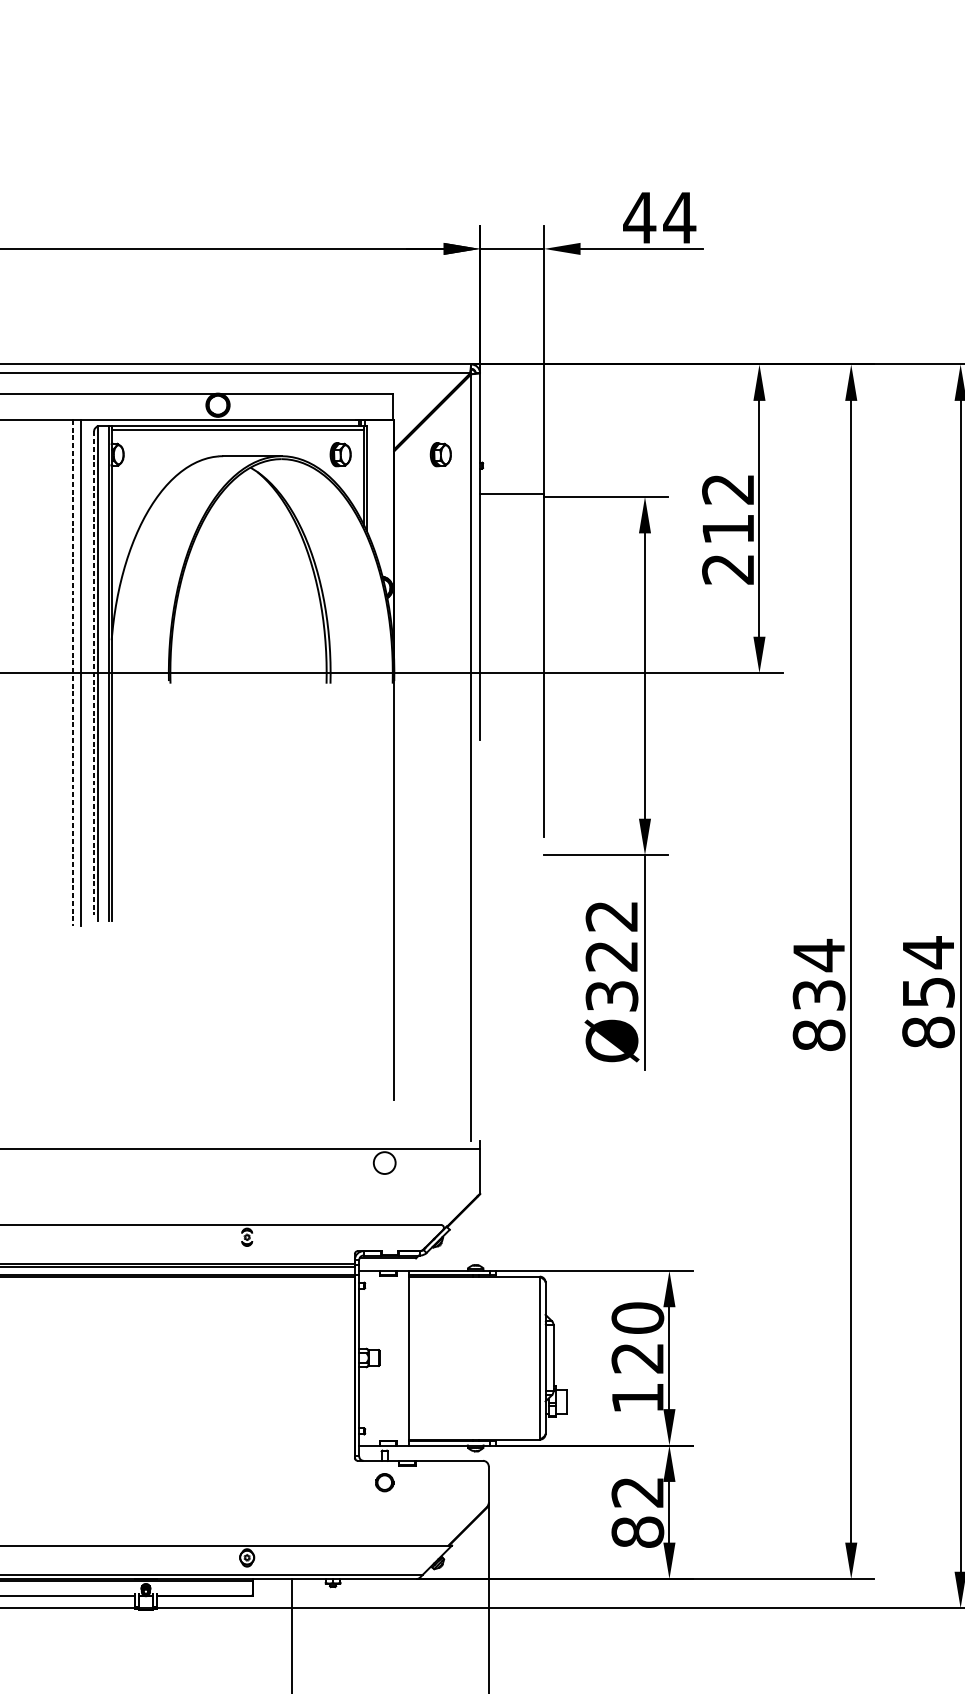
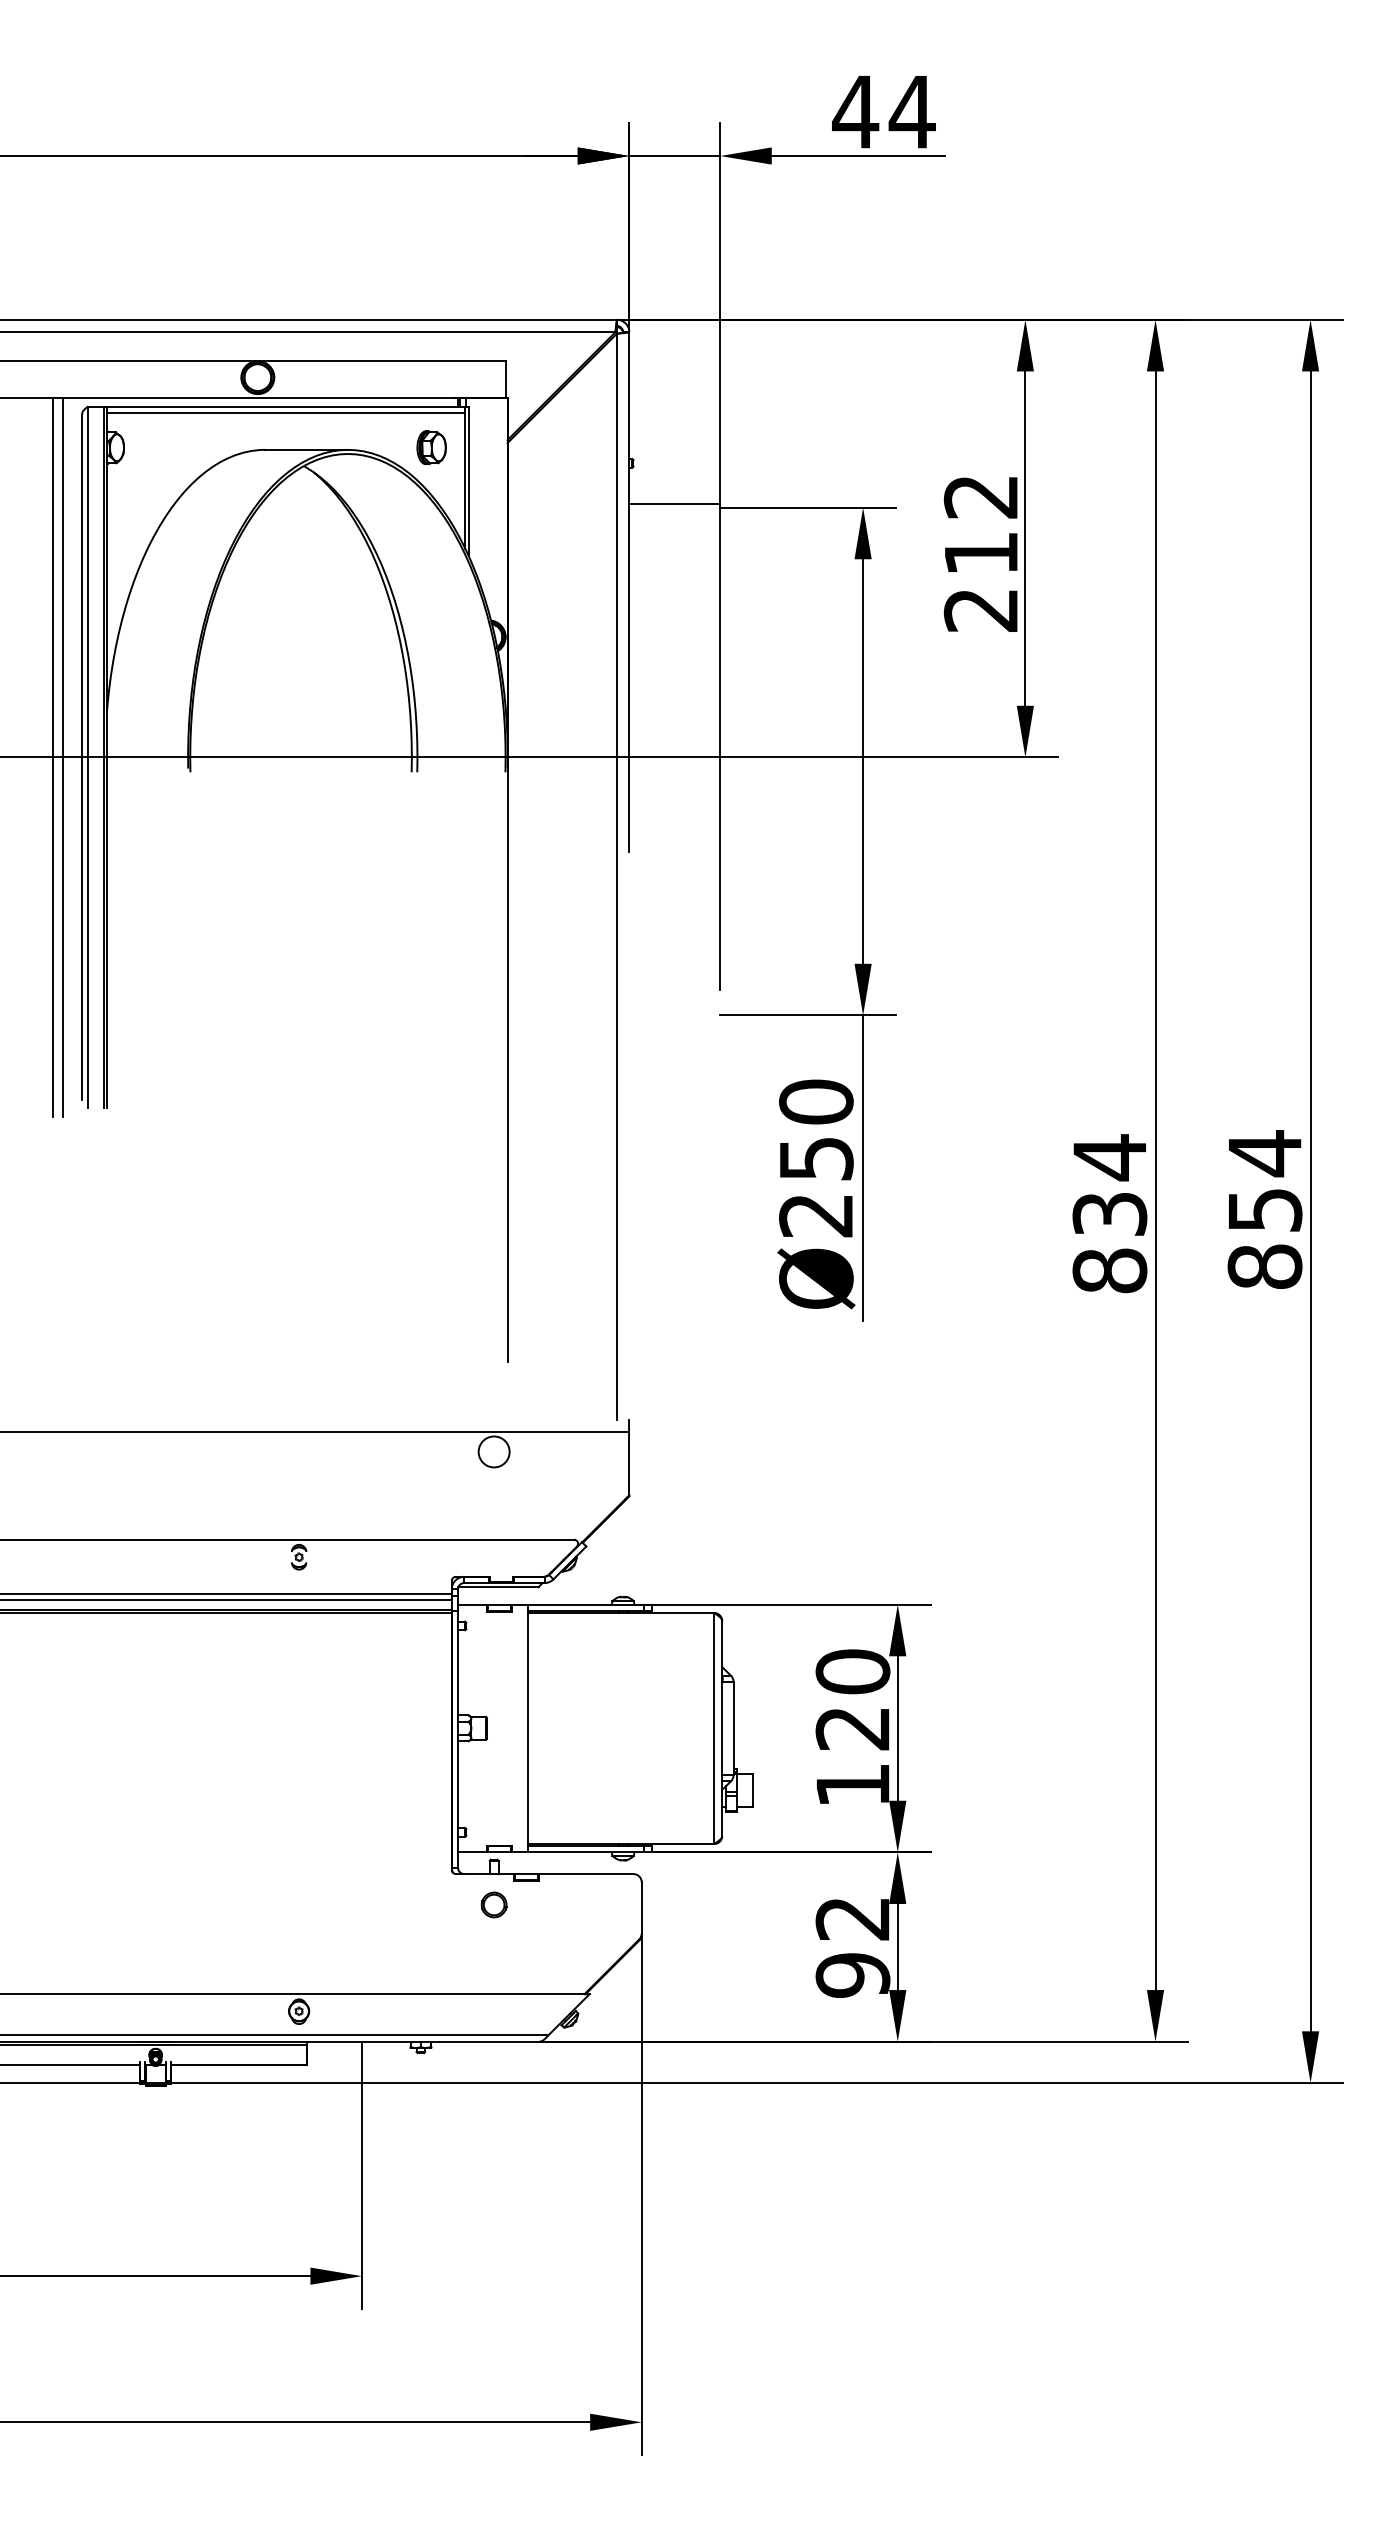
part: (440, 454) -> (573, 447), removed
line: (73, 673) -> (52, 757), dashed -> solid
line: (94, 673) -> (82, 757), dashed -> solid
text: (612, 956) -> (816, 1158), Ø322 -> Ø250
text: (637, 1532) -> (852, 1975), 82 -> 92

